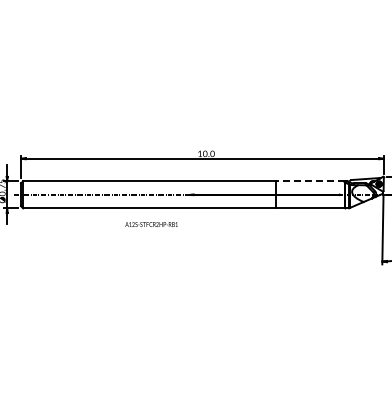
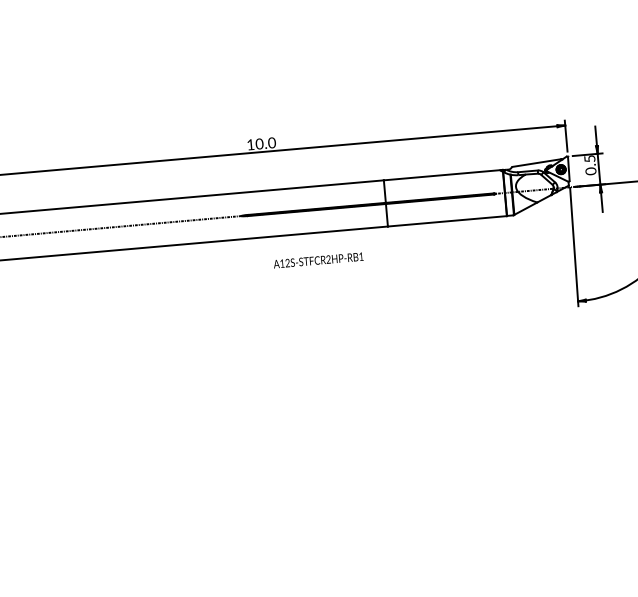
line: (310, 181) -> (443, 175), dashed -> solid
text: (151, 224) -> (318, 260), moved

